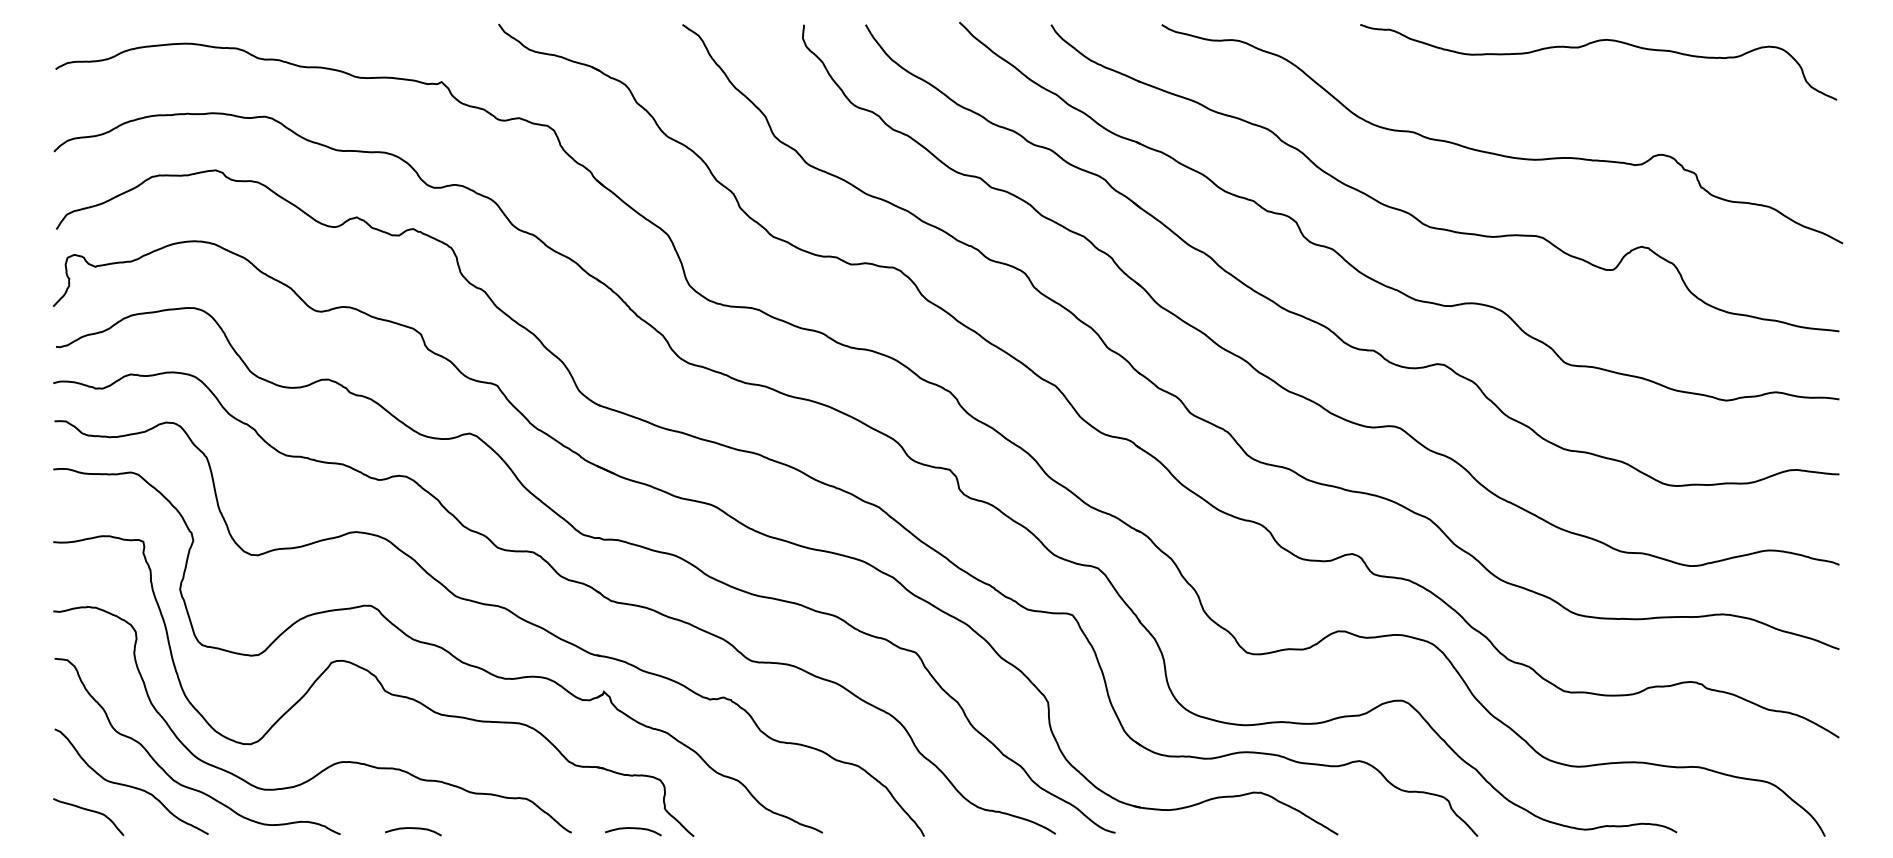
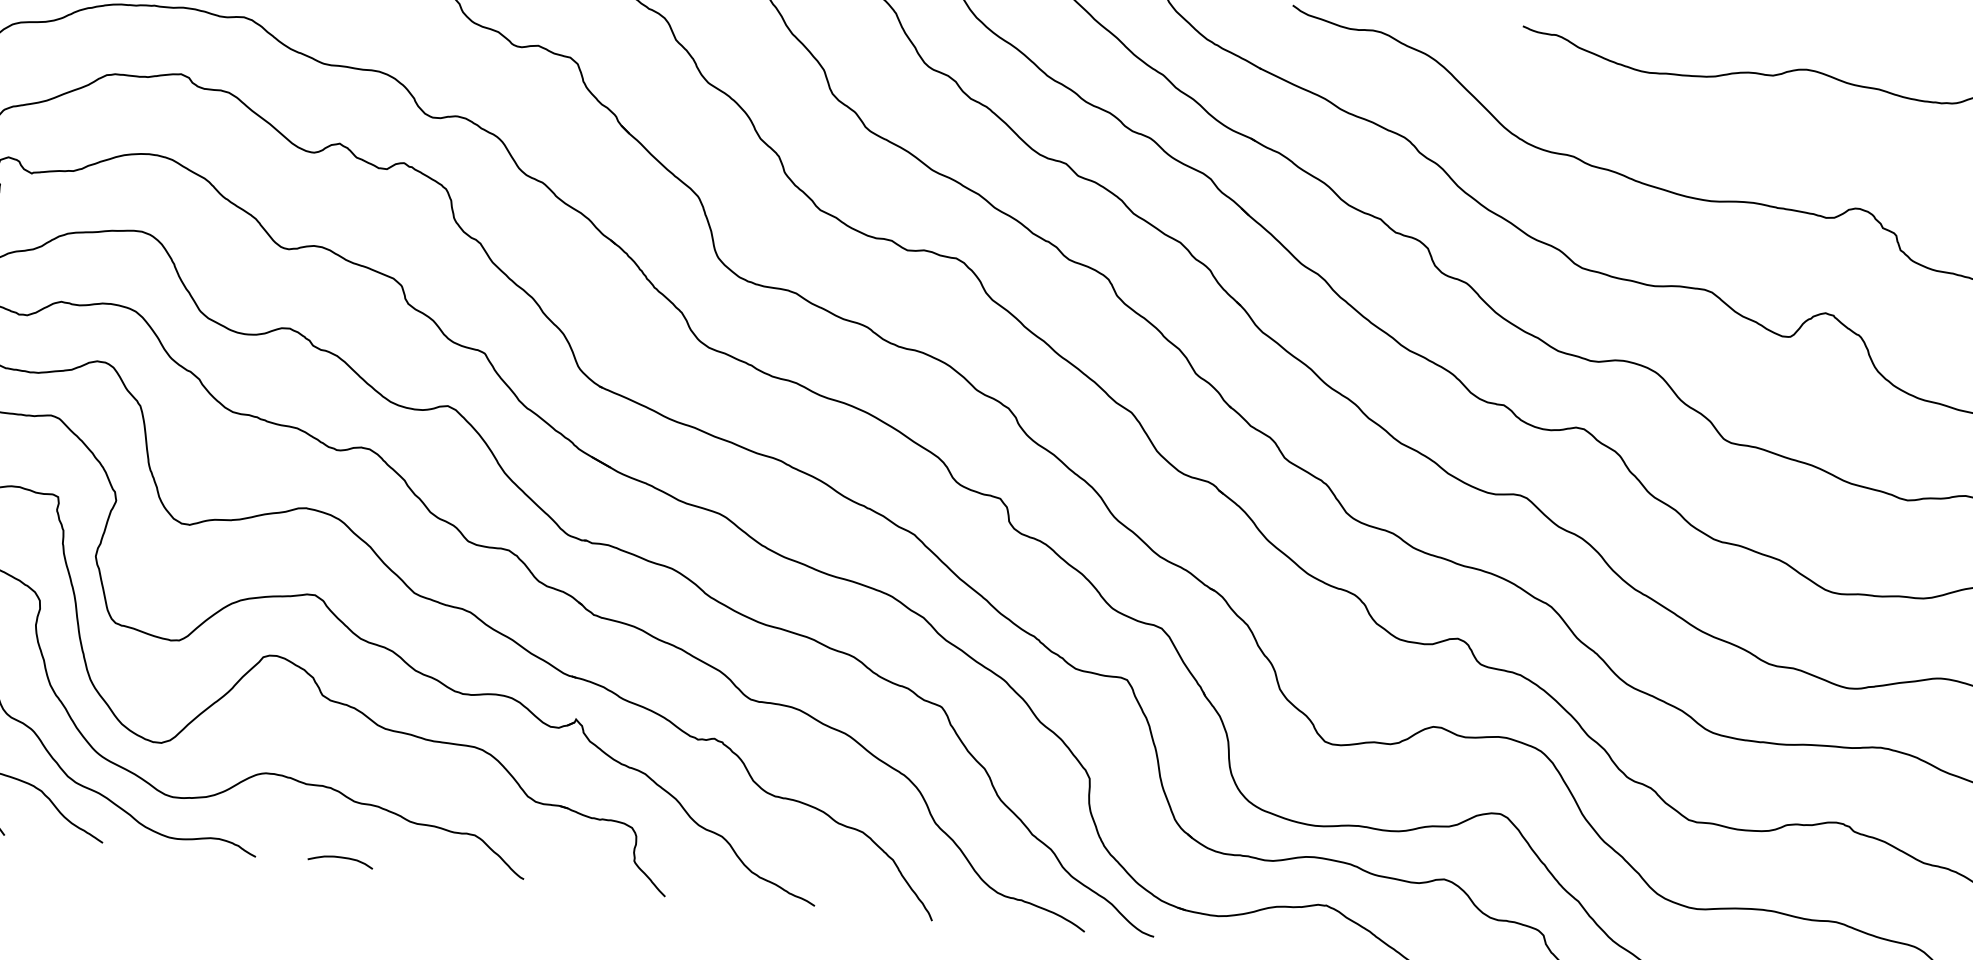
curve: (633, 829) -> (595, 882), removed

